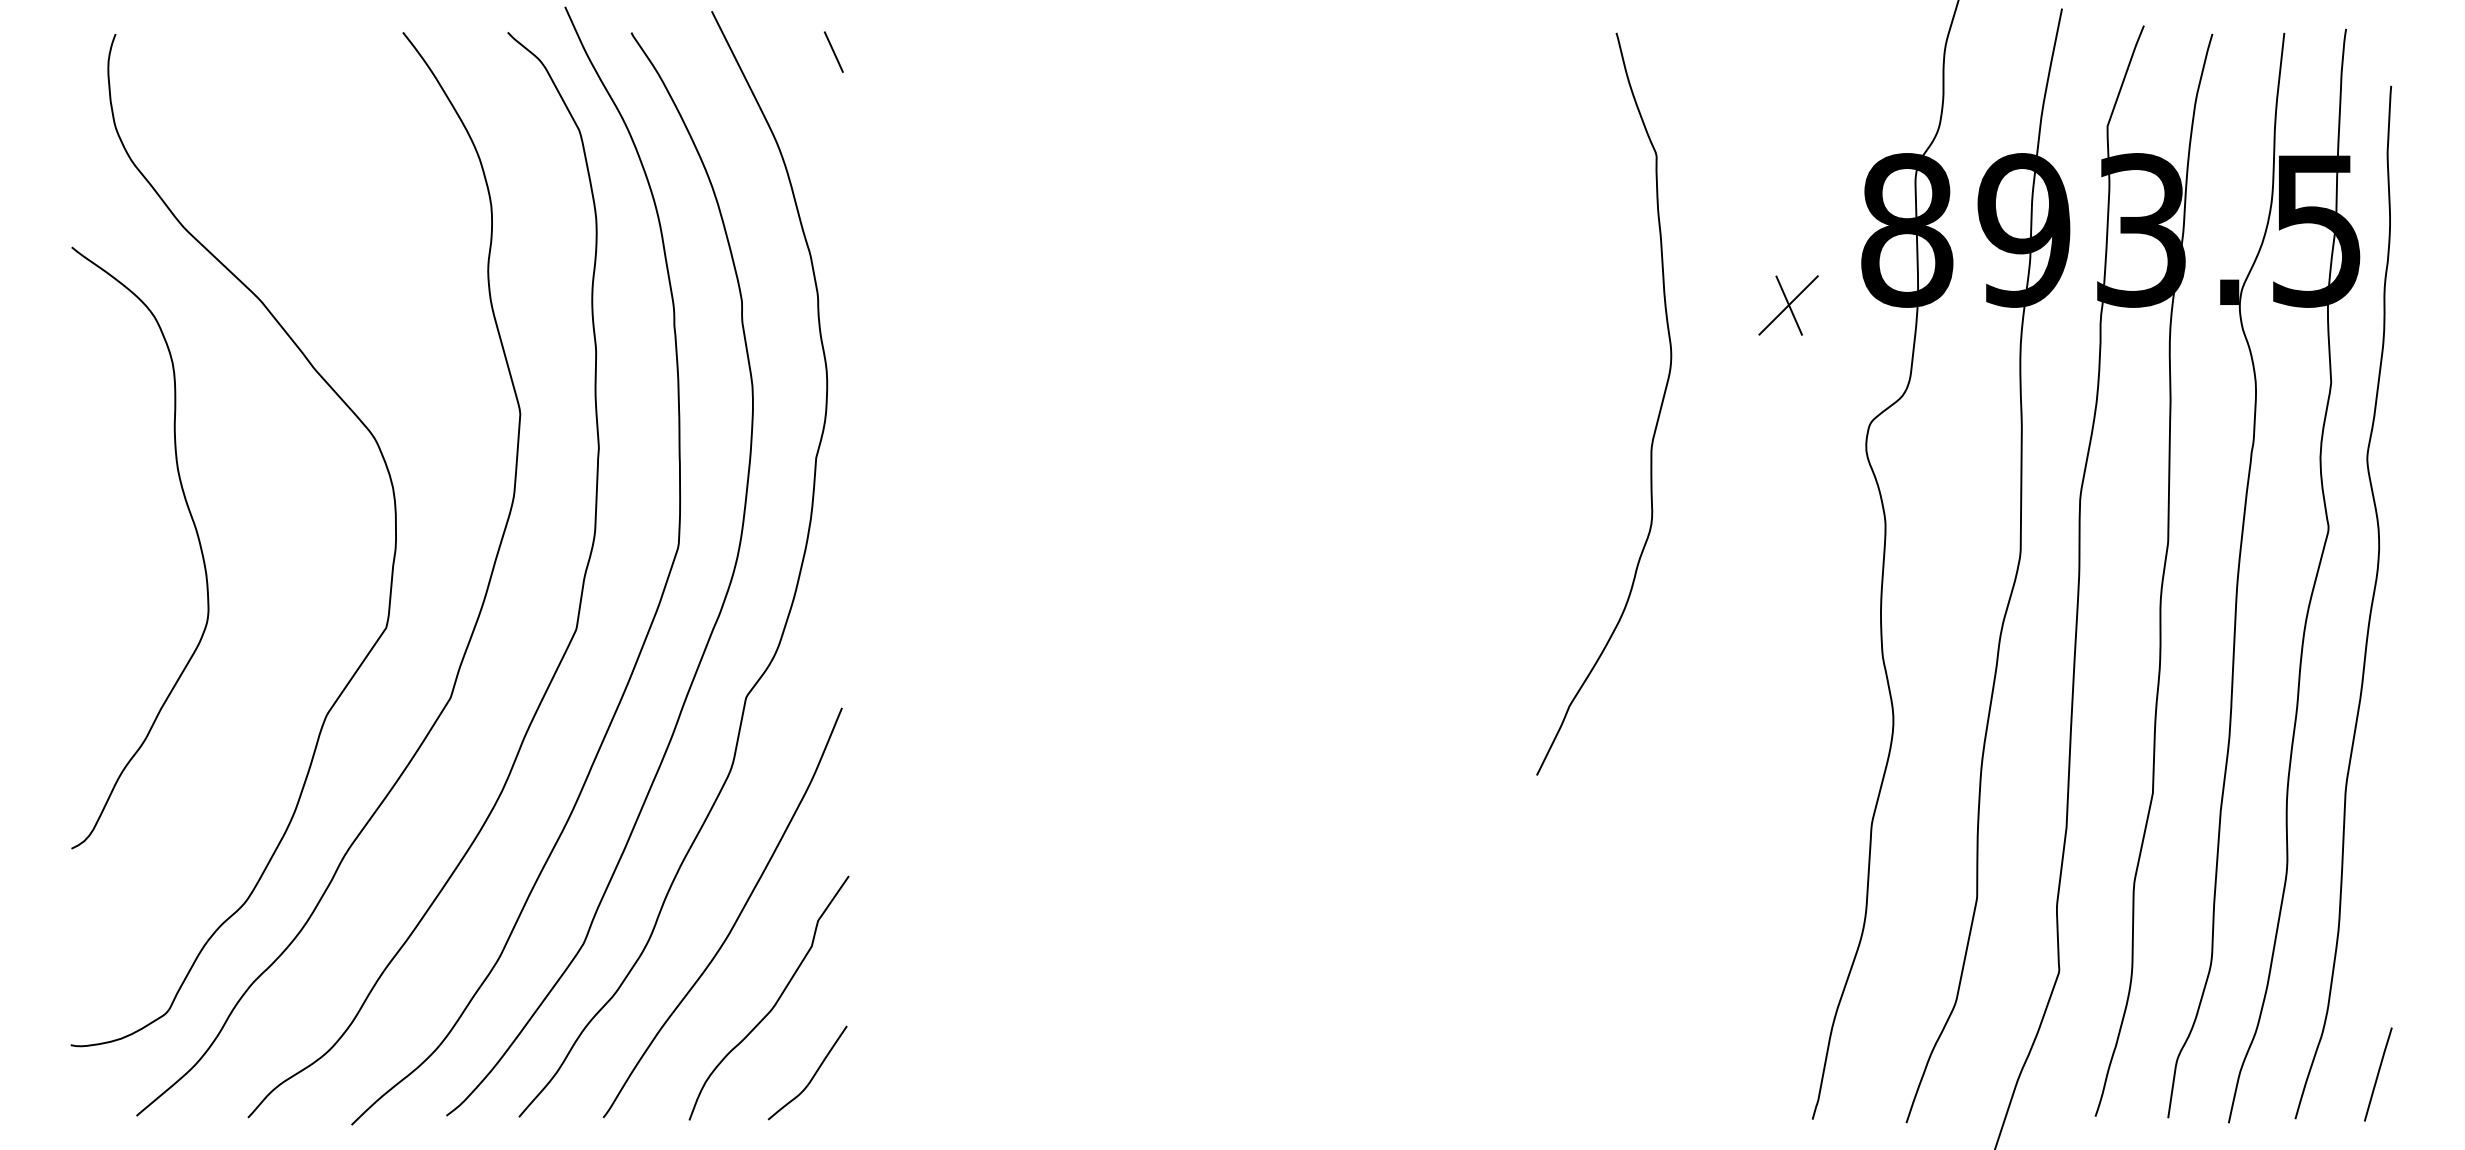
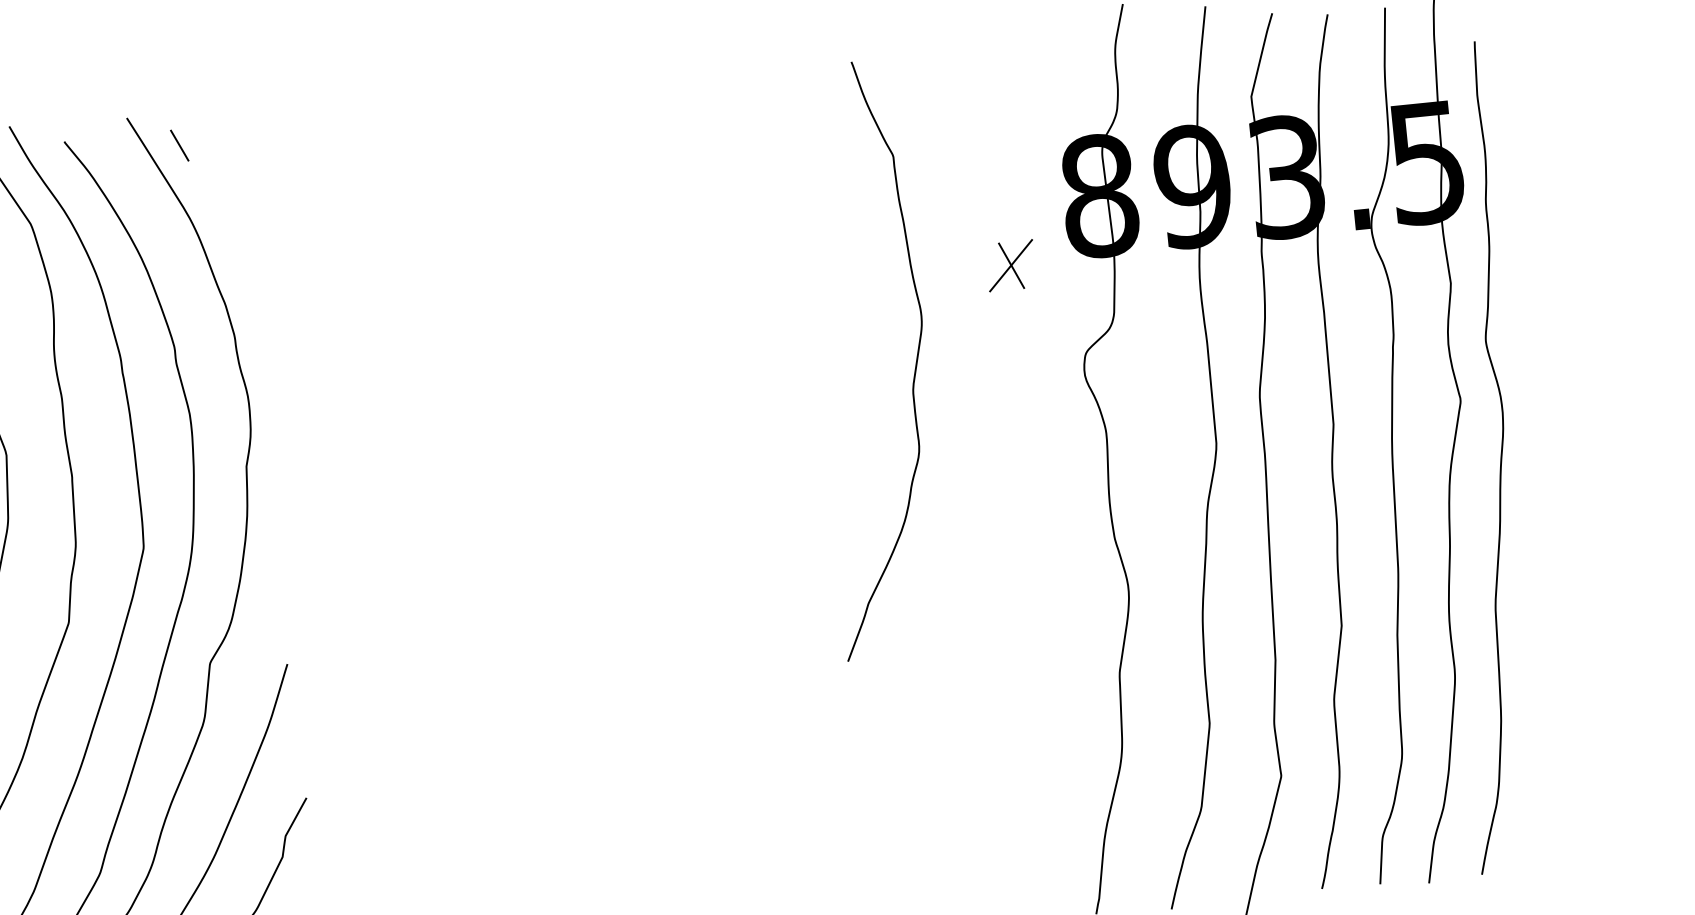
line: (833, 51) -> (179, 145), moved
line: (2378, 1074) -> (1544, 832), removed

